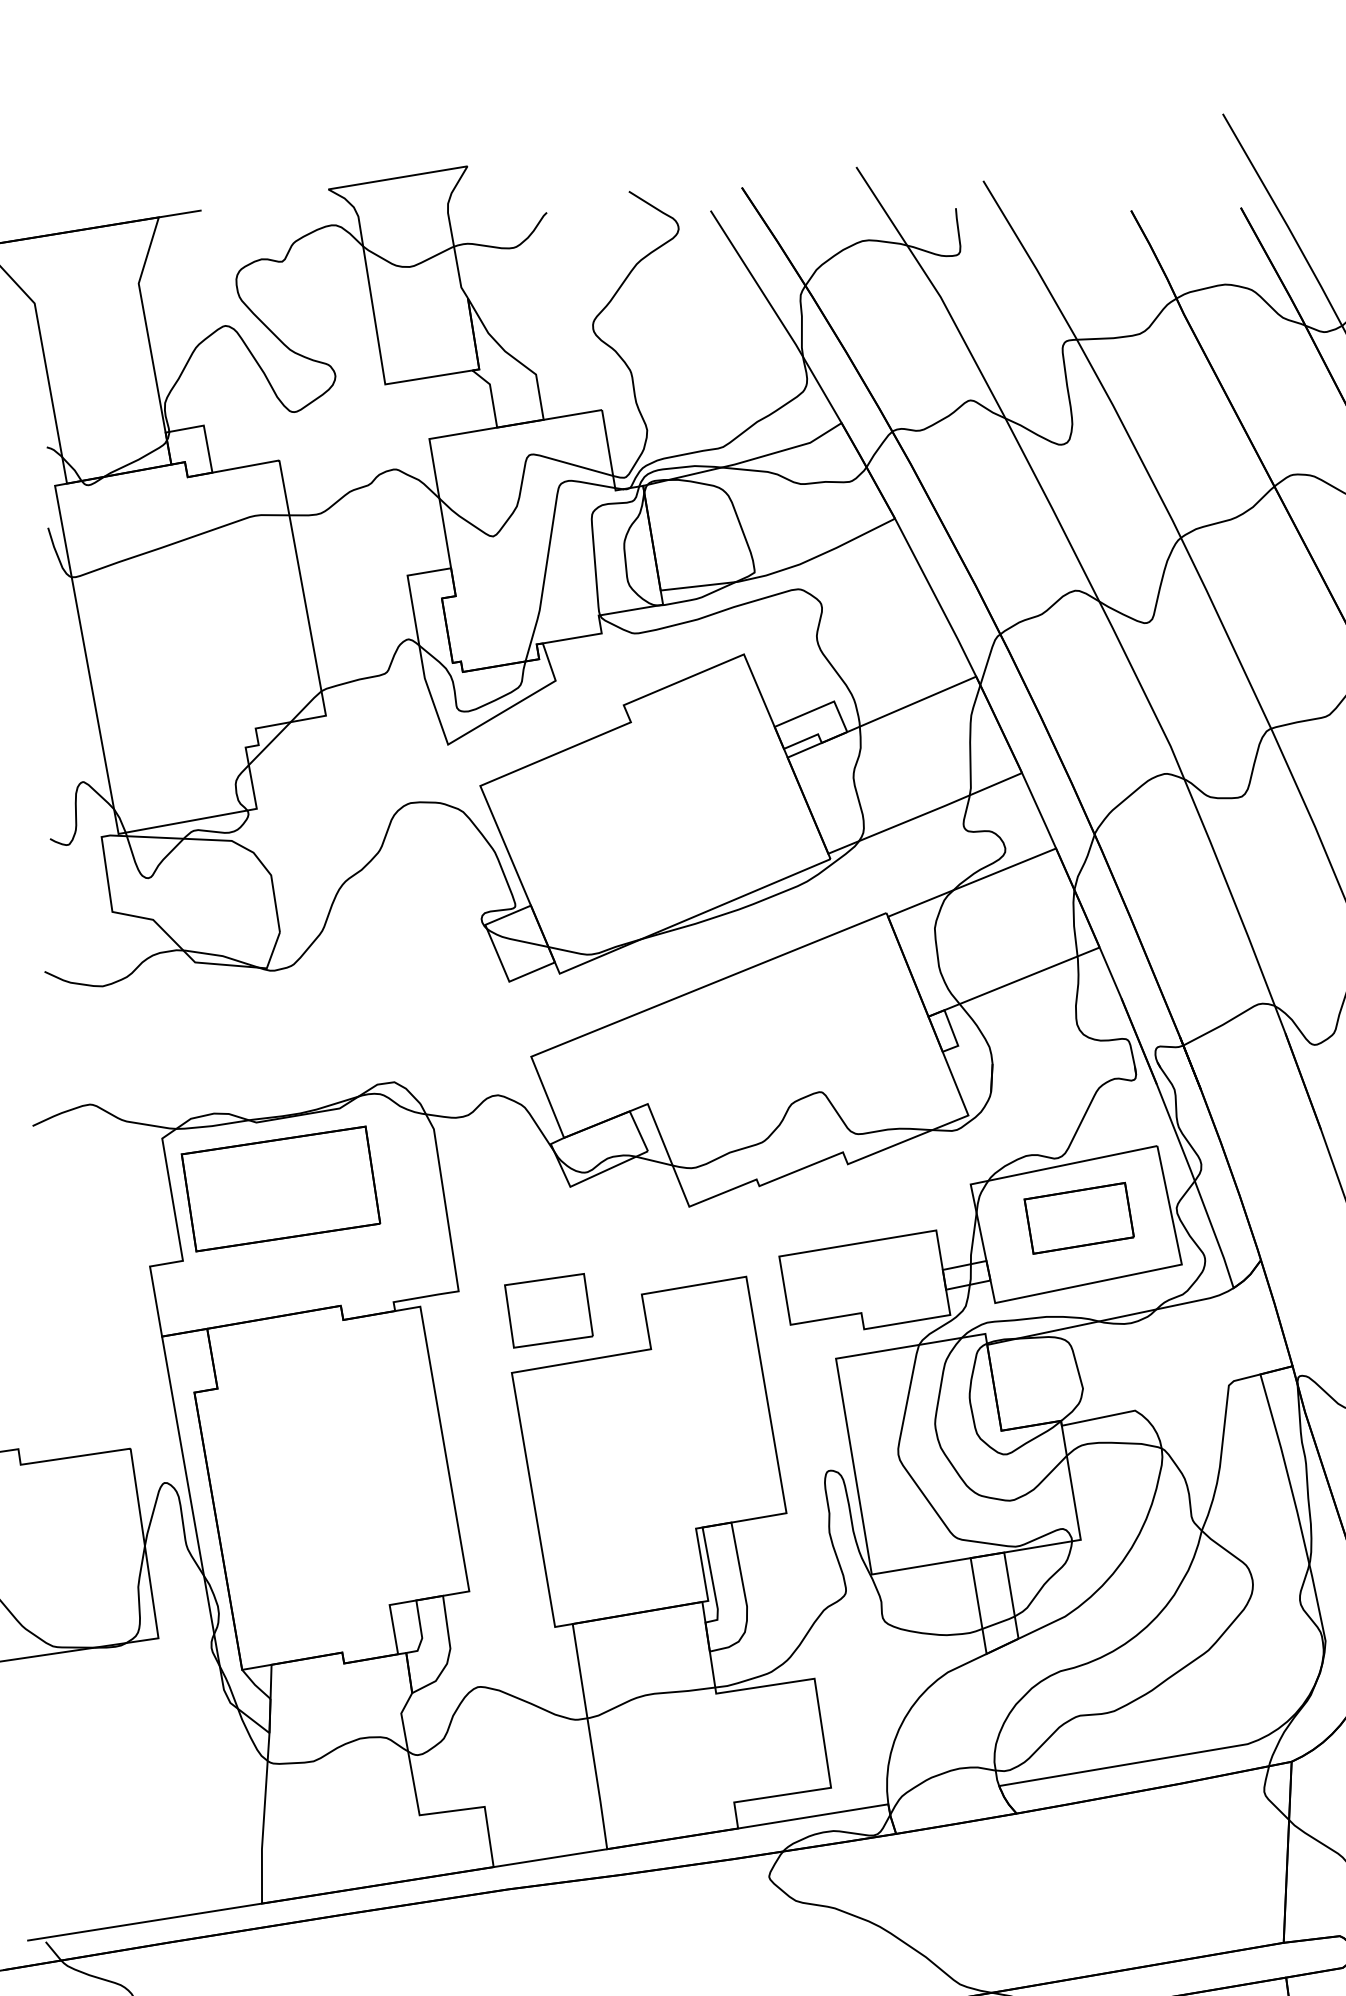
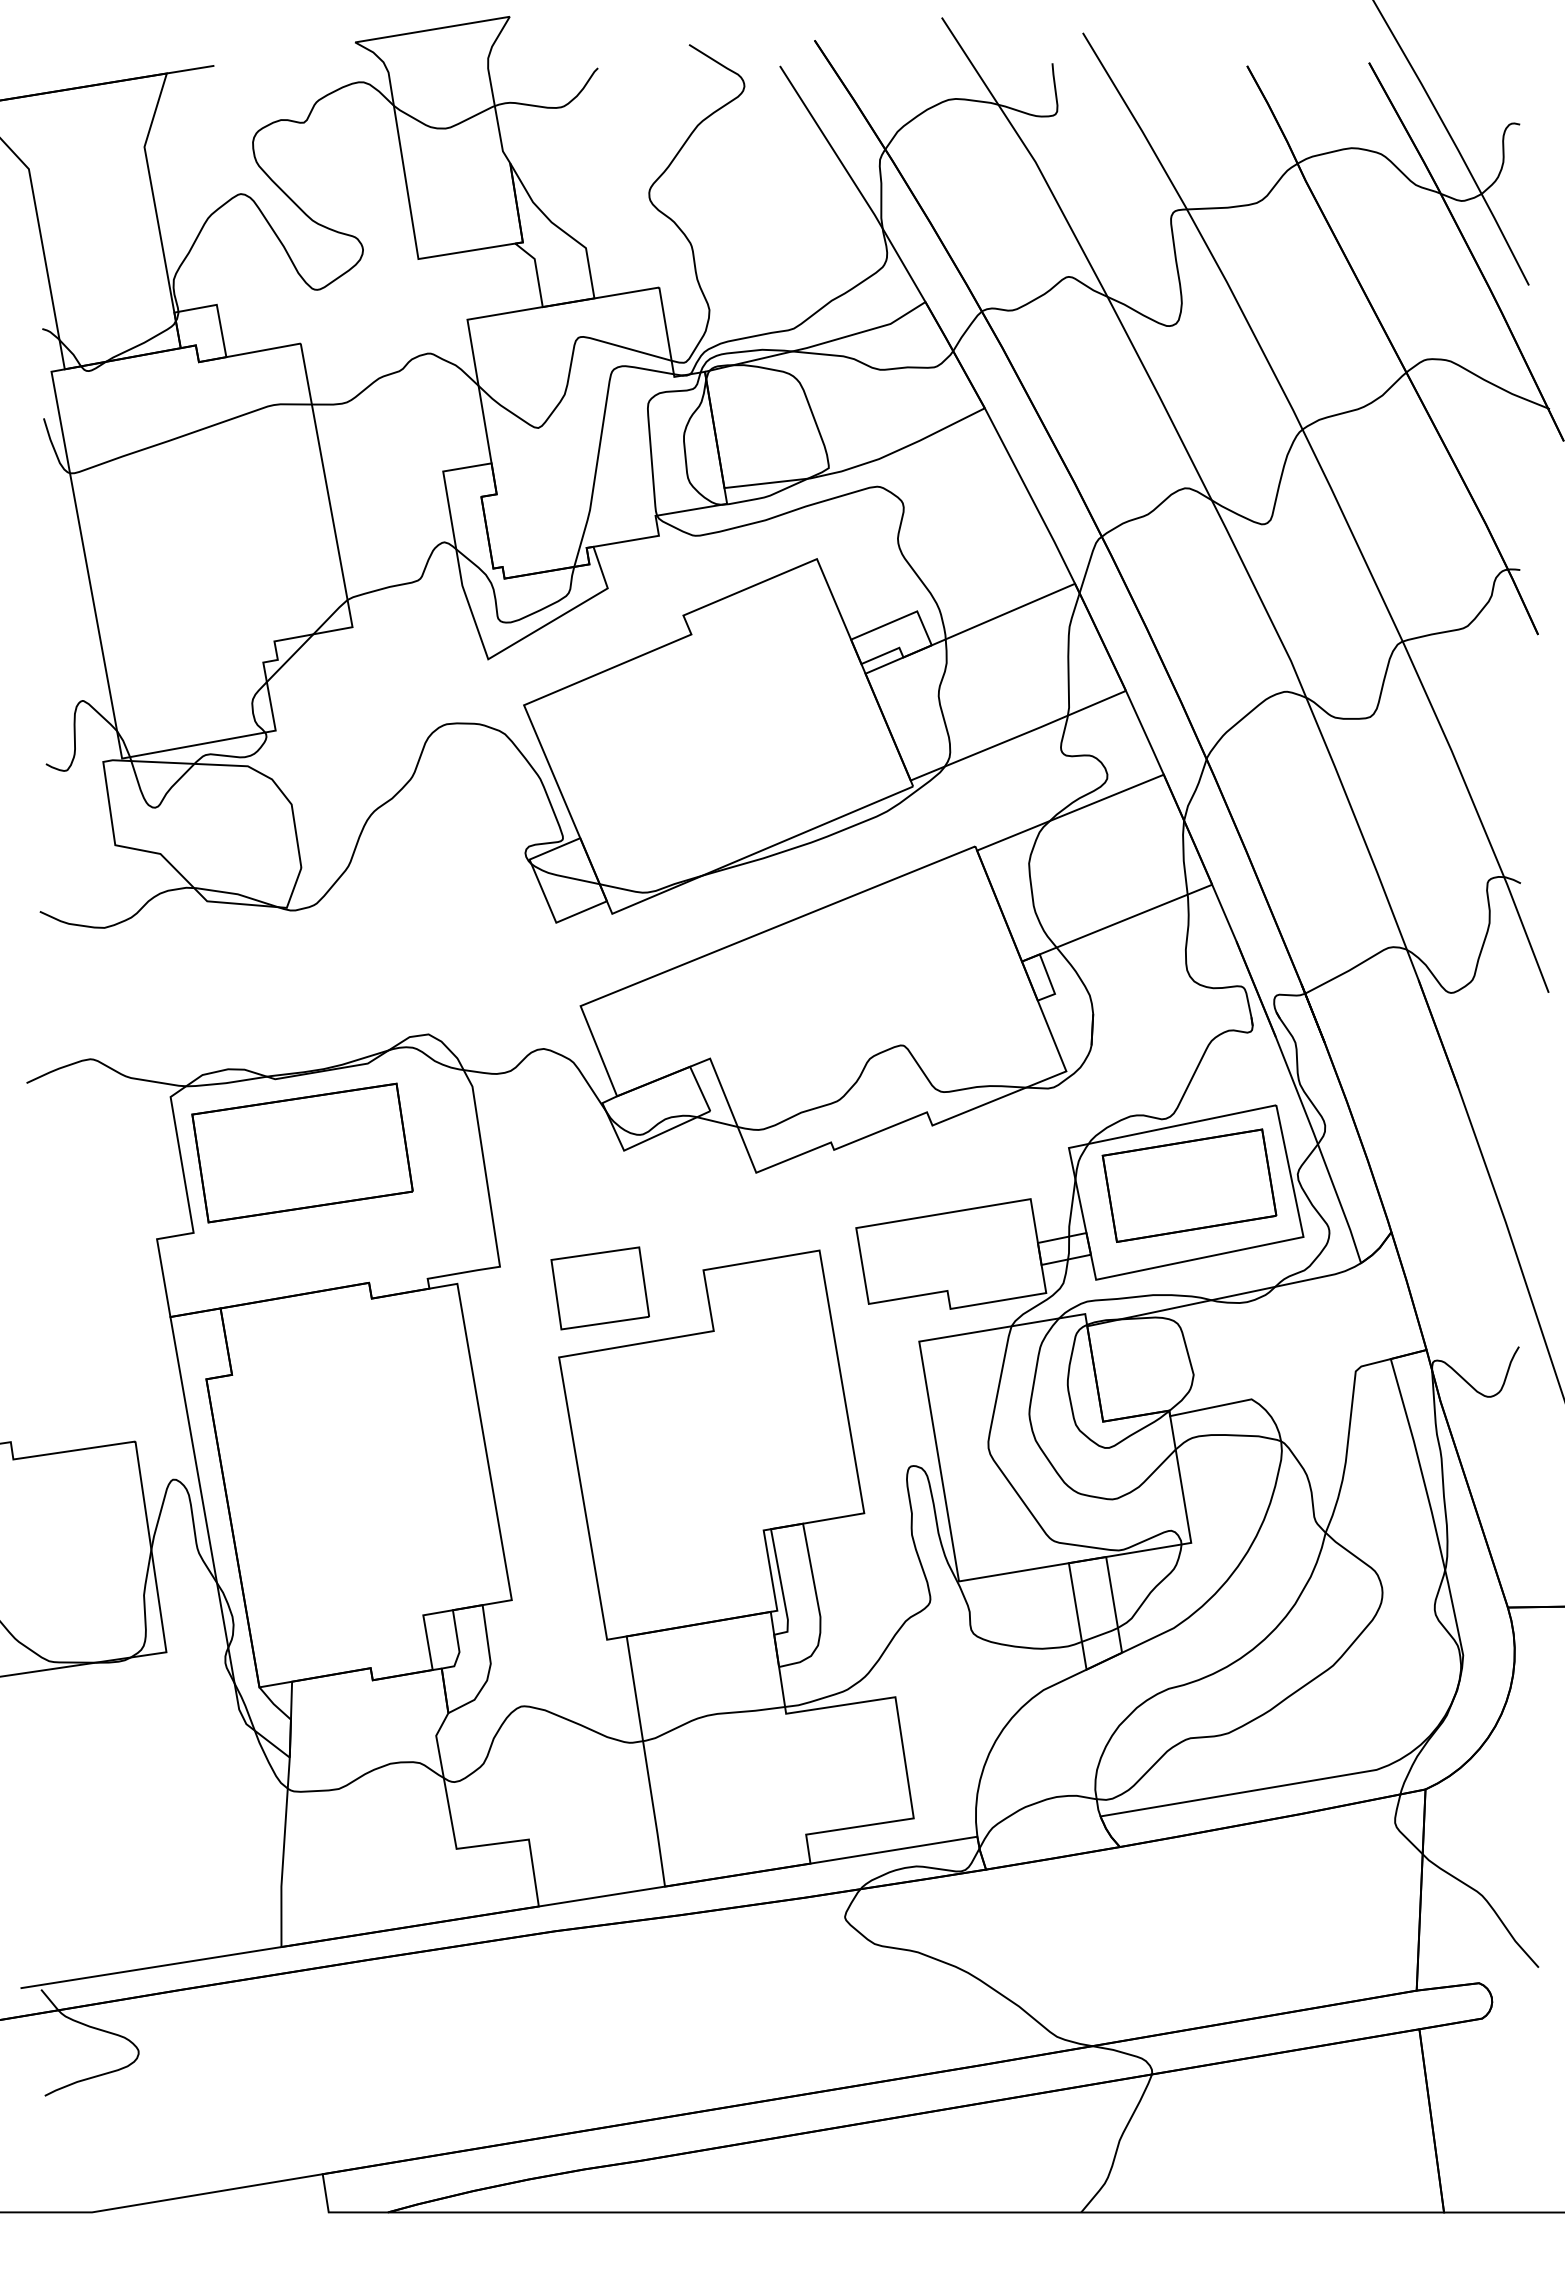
part: (1079, 1218) -> (1189, 1185), size x1.43

